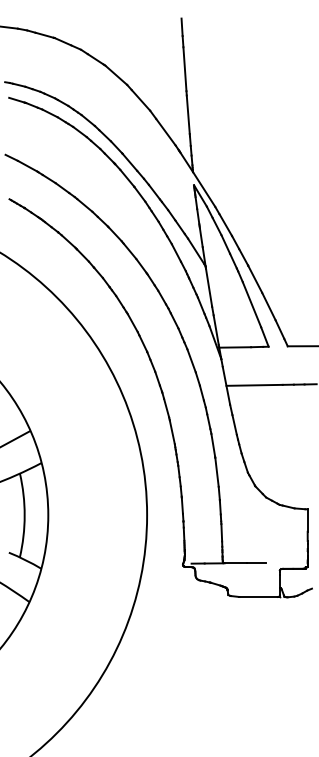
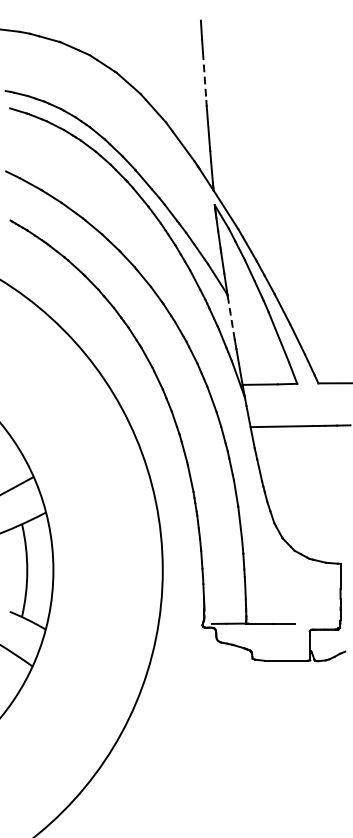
line: (184, 69) -> (204, 76), solid -> dashed
line: (209, 287) -> (231, 318), solid -> dashed

